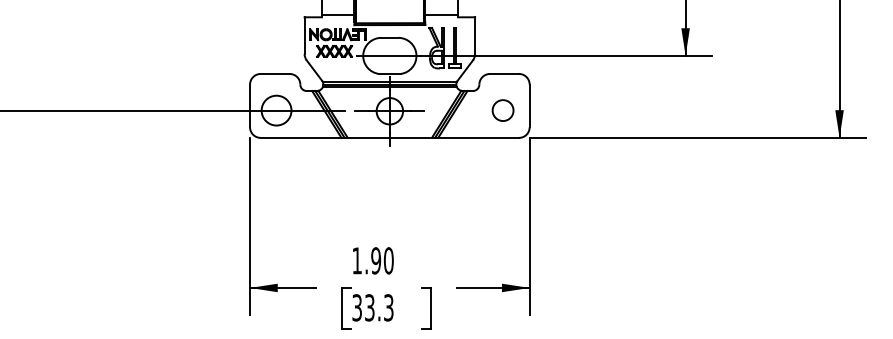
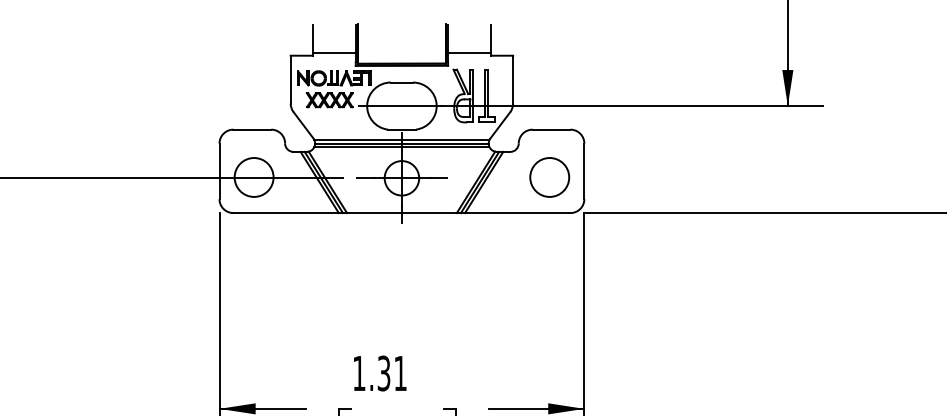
circle: (502, 110) -> (548, 177), size x1.43
text: (382, 260) -> (392, 373), 1.90 -> 1.31

